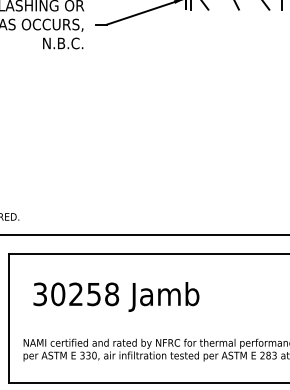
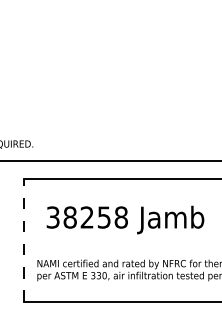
text: (58, 294) -> (70, 217), 30258 -> 38258
line: (9, 318) -> (23, 240), solid -> dashed

